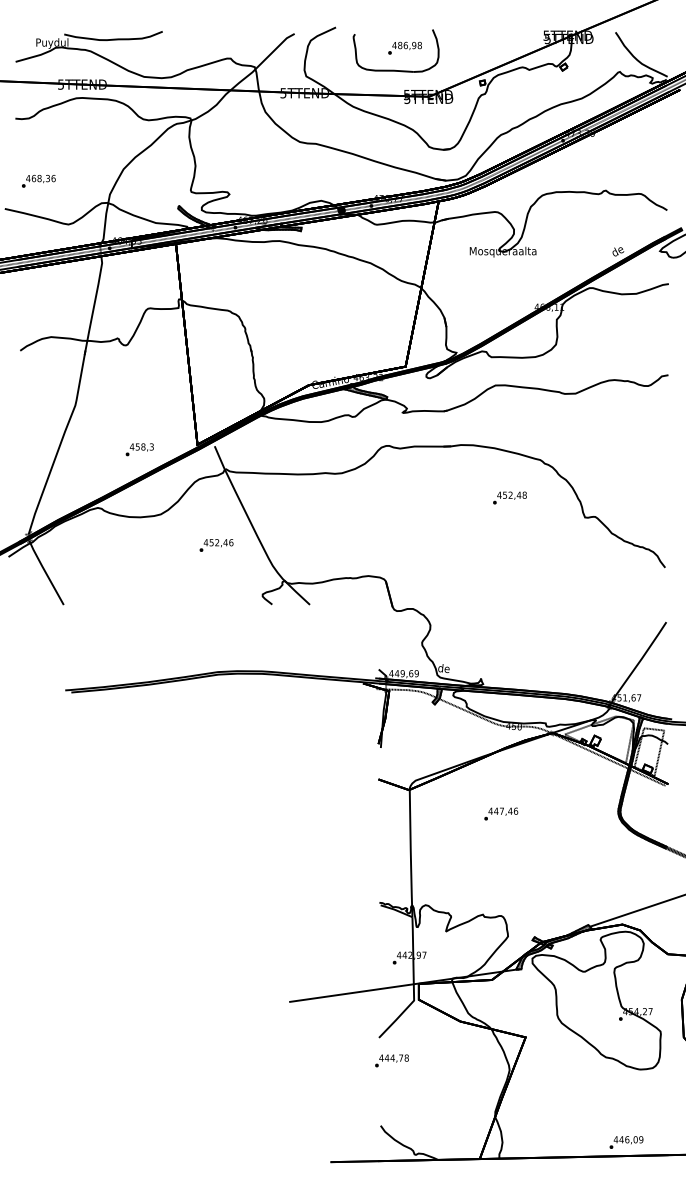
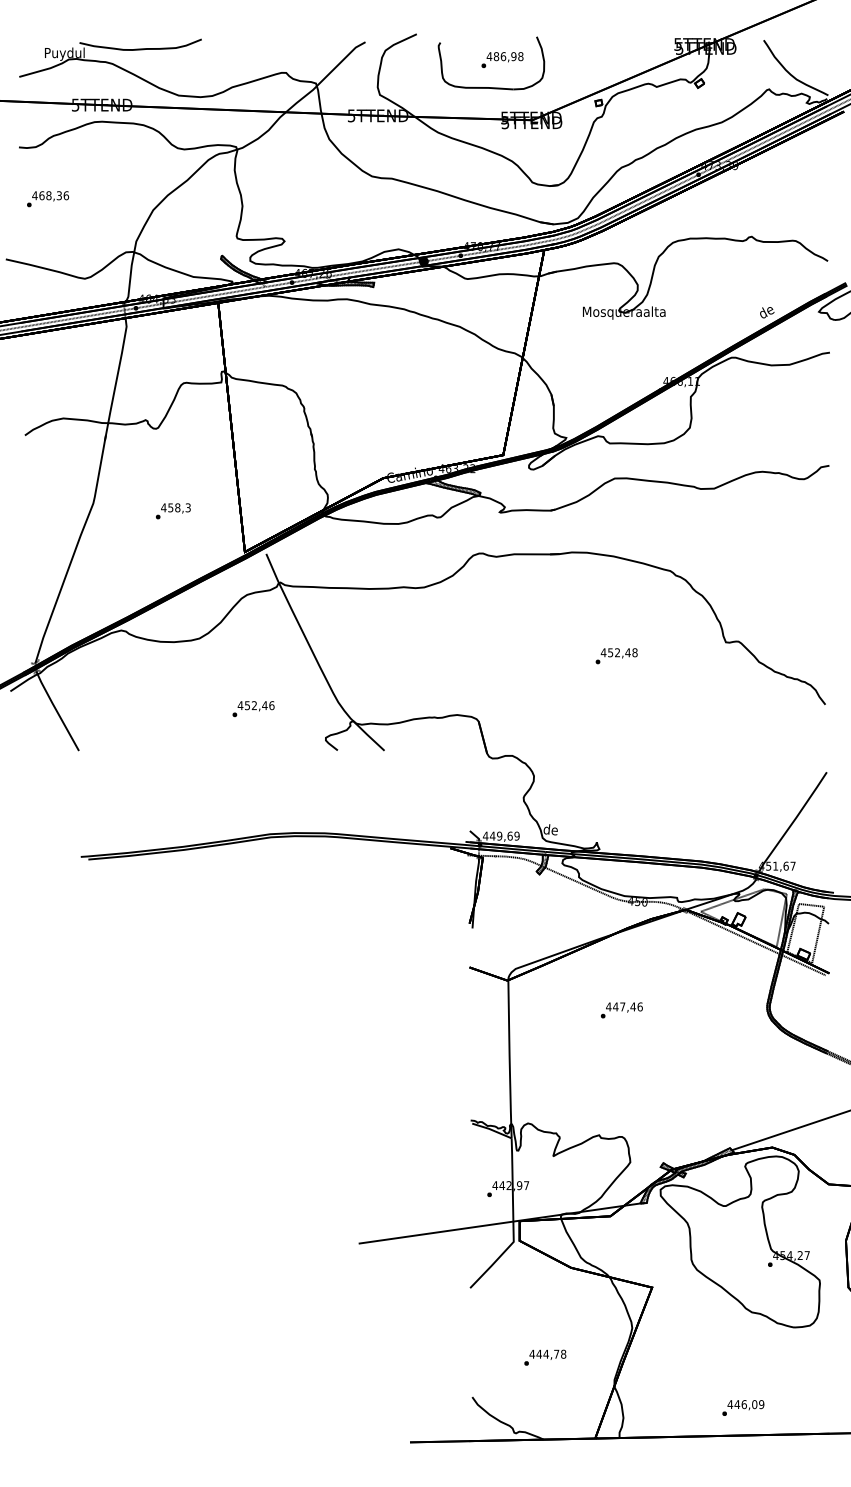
text: (39, 181) -> (48, 199), moved
text: (139, 449) -> (173, 511), moved
text: (509, 498) -> (616, 656), moved
text: (216, 545) -> (253, 709), moved
text: (392, 1060) -> (545, 1357), moved
text: (626, 1142) -> (743, 1407), moved

